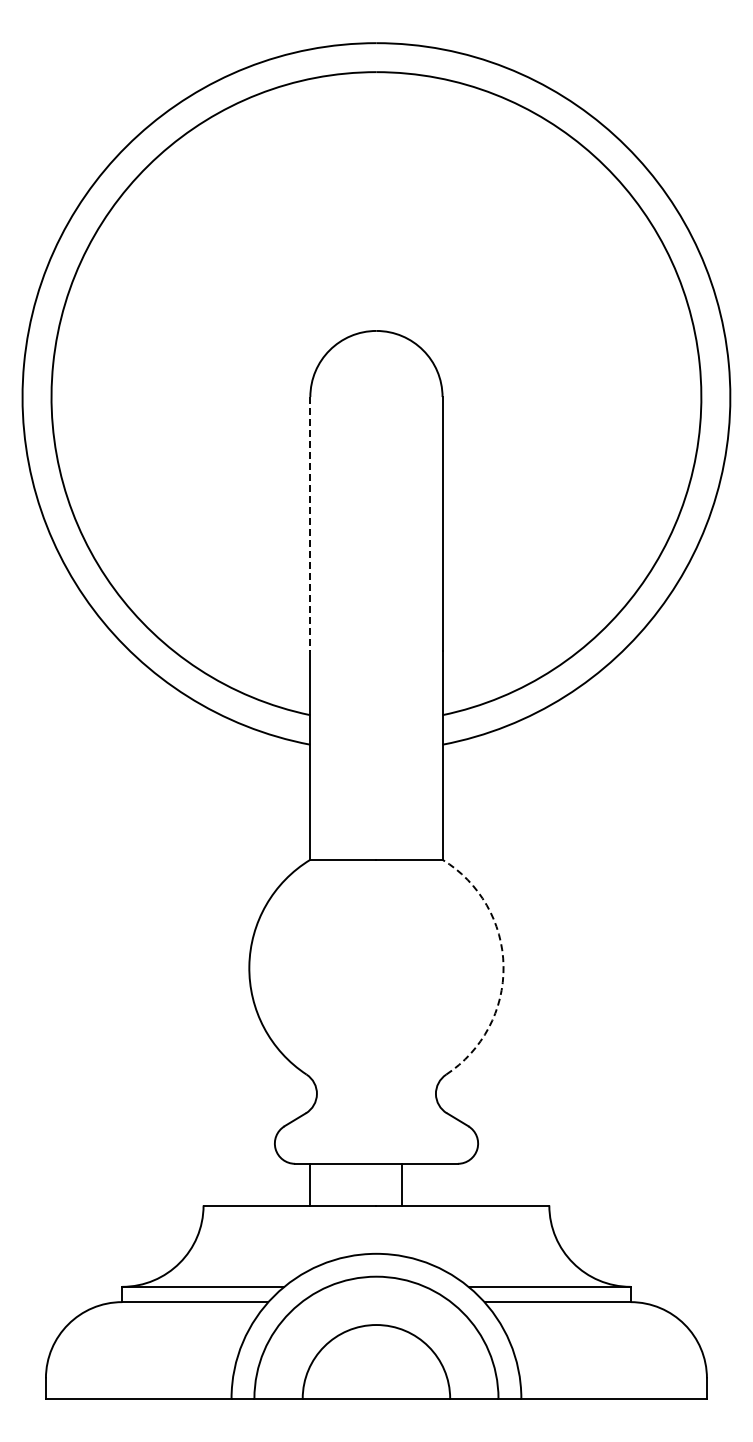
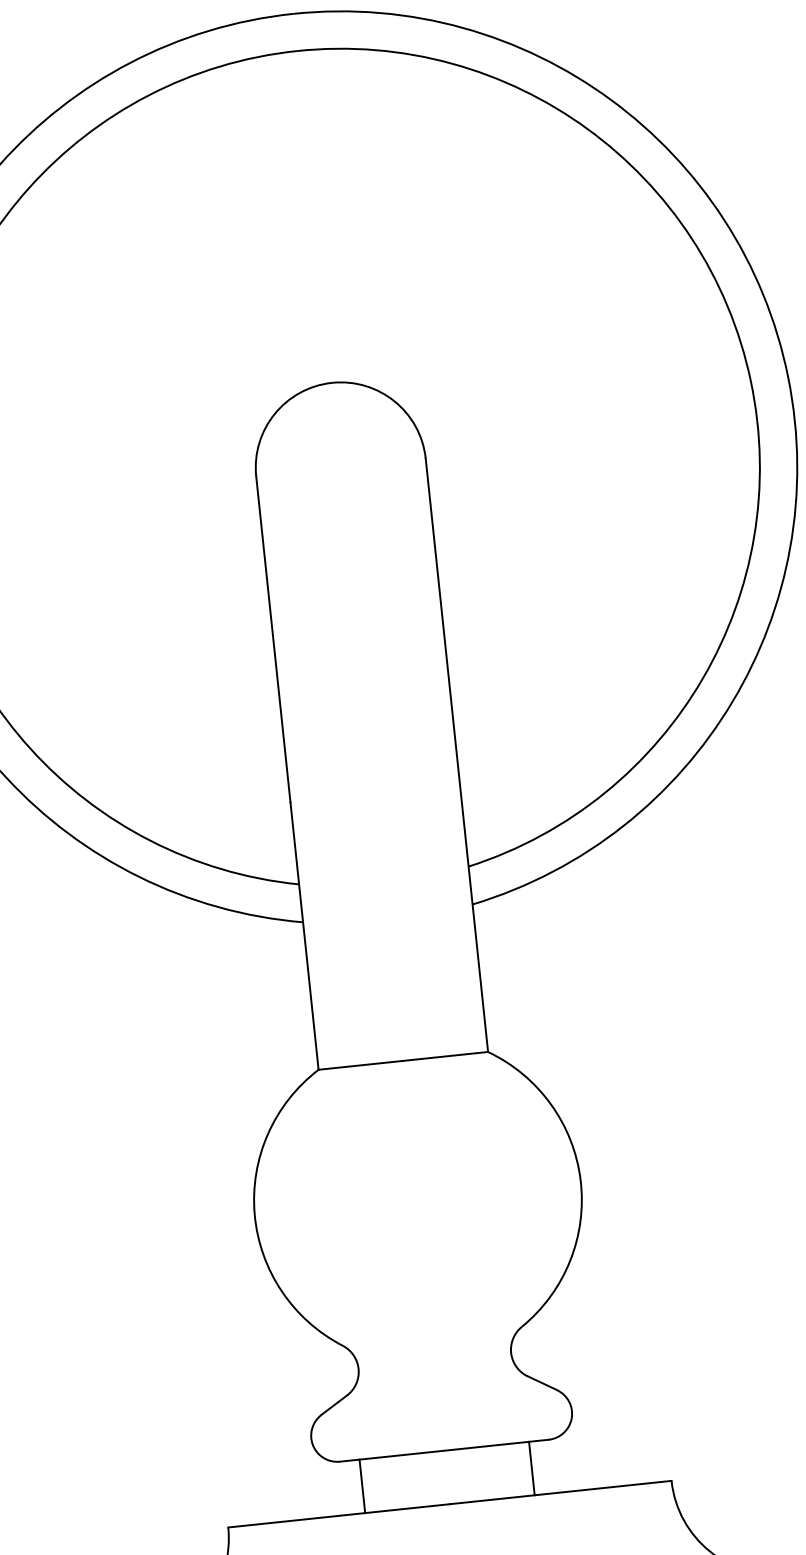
line: (310, 524) -> (273, 639), dashed -> solid
arc: (503, 966) -> (580, 1180), dashed -> solid
line: (401, 1184) -> (531, 1468), moved

